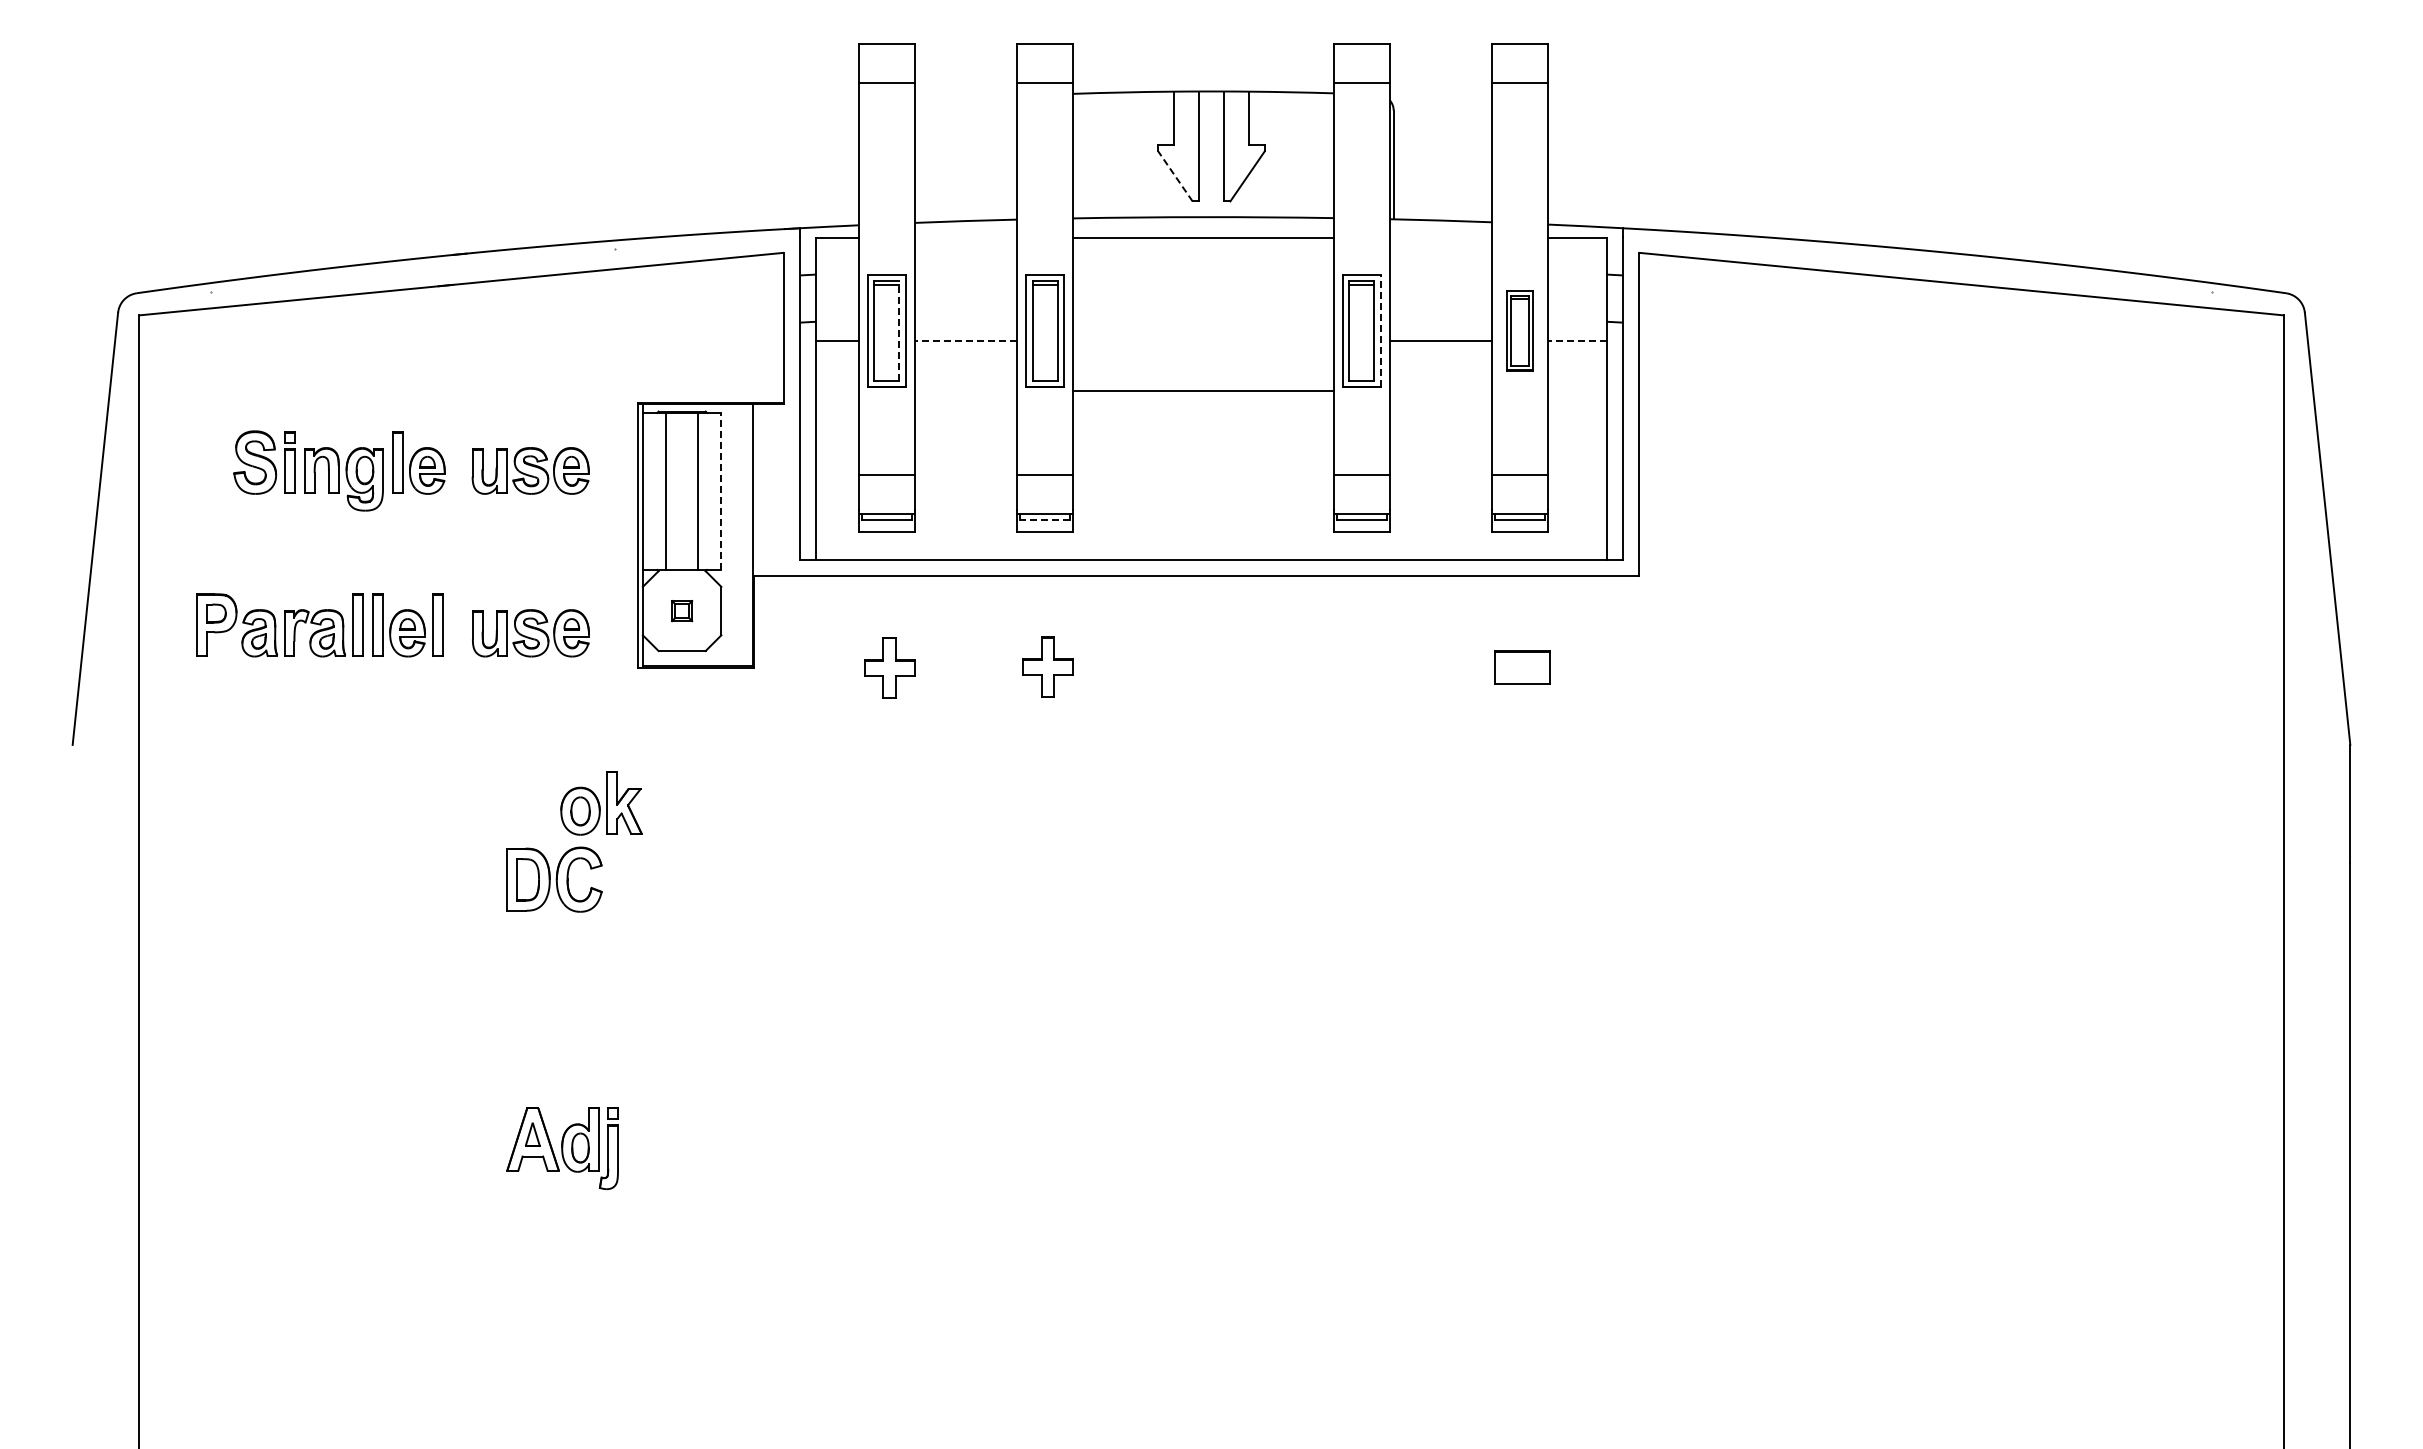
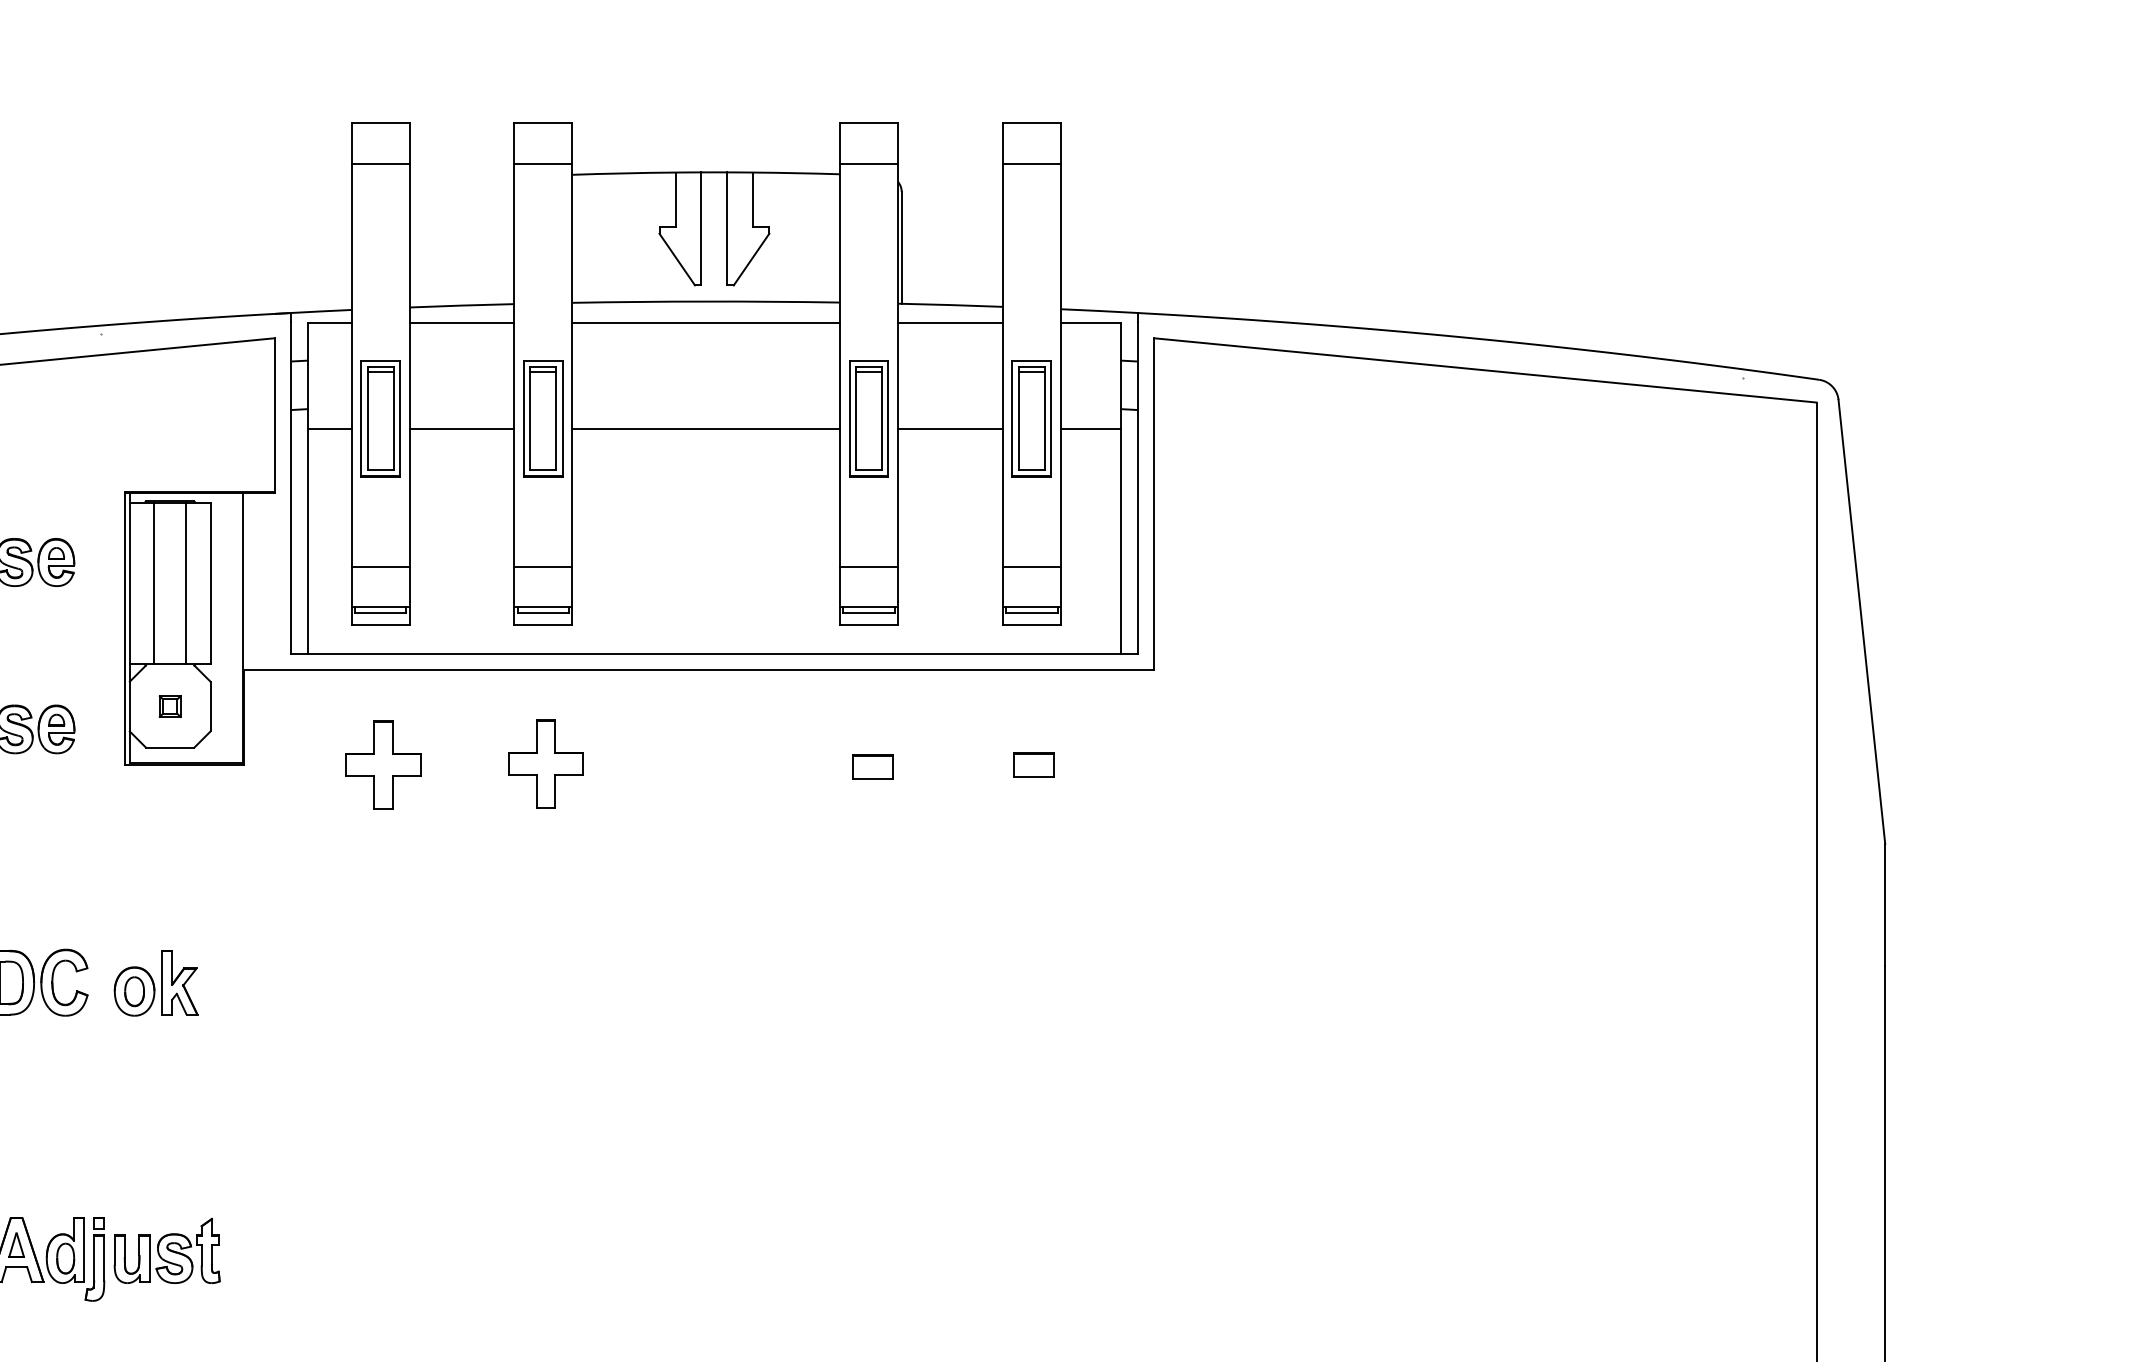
line: (1175, 175) -> (677, 258), dashed -> solid
line: (965, 237) -> (461, 322), added
line: (1440, 237) -> (949, 322), added
line: (899, 330) -> (393, 418), dashed -> solid
line: (1380, 330) -> (888, 418), dashed -> solid
part: (1519, 330) -> (1031, 418), size x1.43
line: (965, 341) -> (461, 429), dashed -> solid
line: (1577, 341) -> (1090, 429), dashed -> solid
line: (1203, 391) -> (706, 429), moved
line: (721, 491) -> (210, 583), dashed -> solid
line: (1044, 519) -> (542, 612), dashed -> solid
part: (1047, 666) -> (545, 763), size x1.43
part: (889, 667) -> (383, 764), size x1.43
part: (1522, 667) -> (1034, 764), size x0.71
part: (1366, 669) -> (873, 766), added
part: (601, 803) -> (156, 983), moved
part: (679, 1140) -> (167, 1250), added

